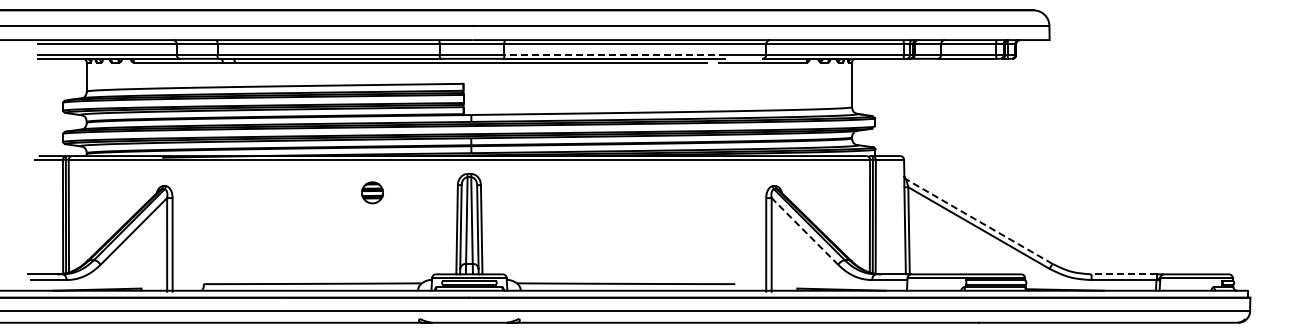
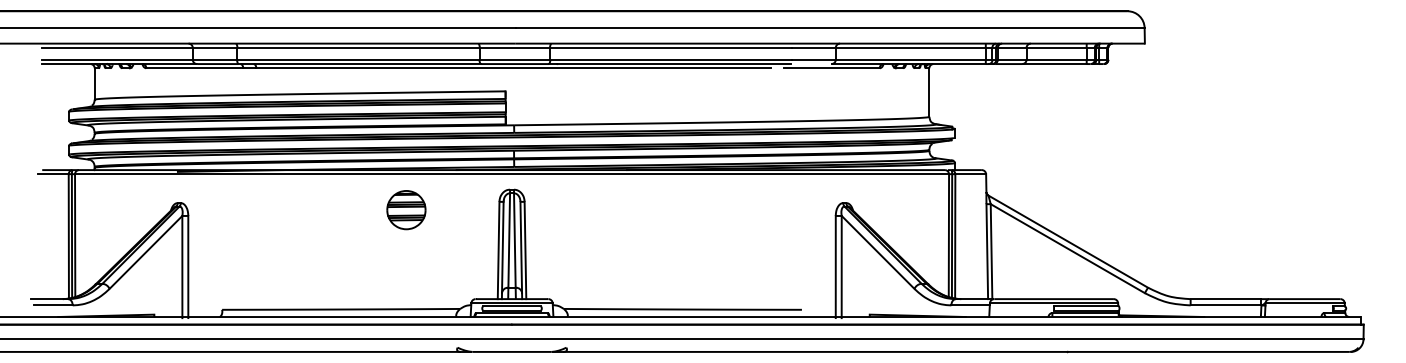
line: (615, 54) -> (671, 59), dashed -> solid
part: (372, 192) -> (406, 209), size x1.67
line: (978, 221) -> (1067, 241), dashed -> solid
line: (804, 231) -> (877, 252), dashed -> solid
line: (1123, 274) -> (1225, 299), dashed -> solid

